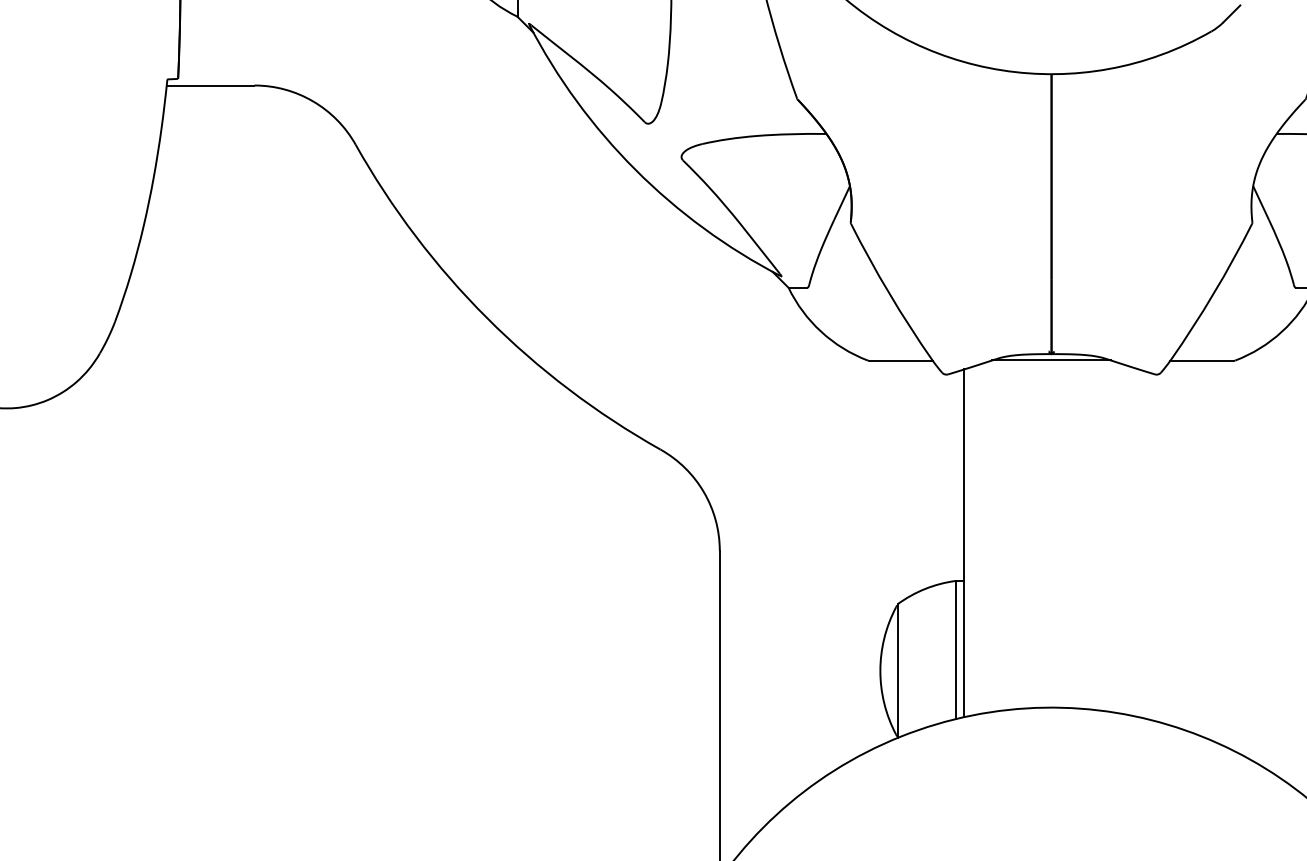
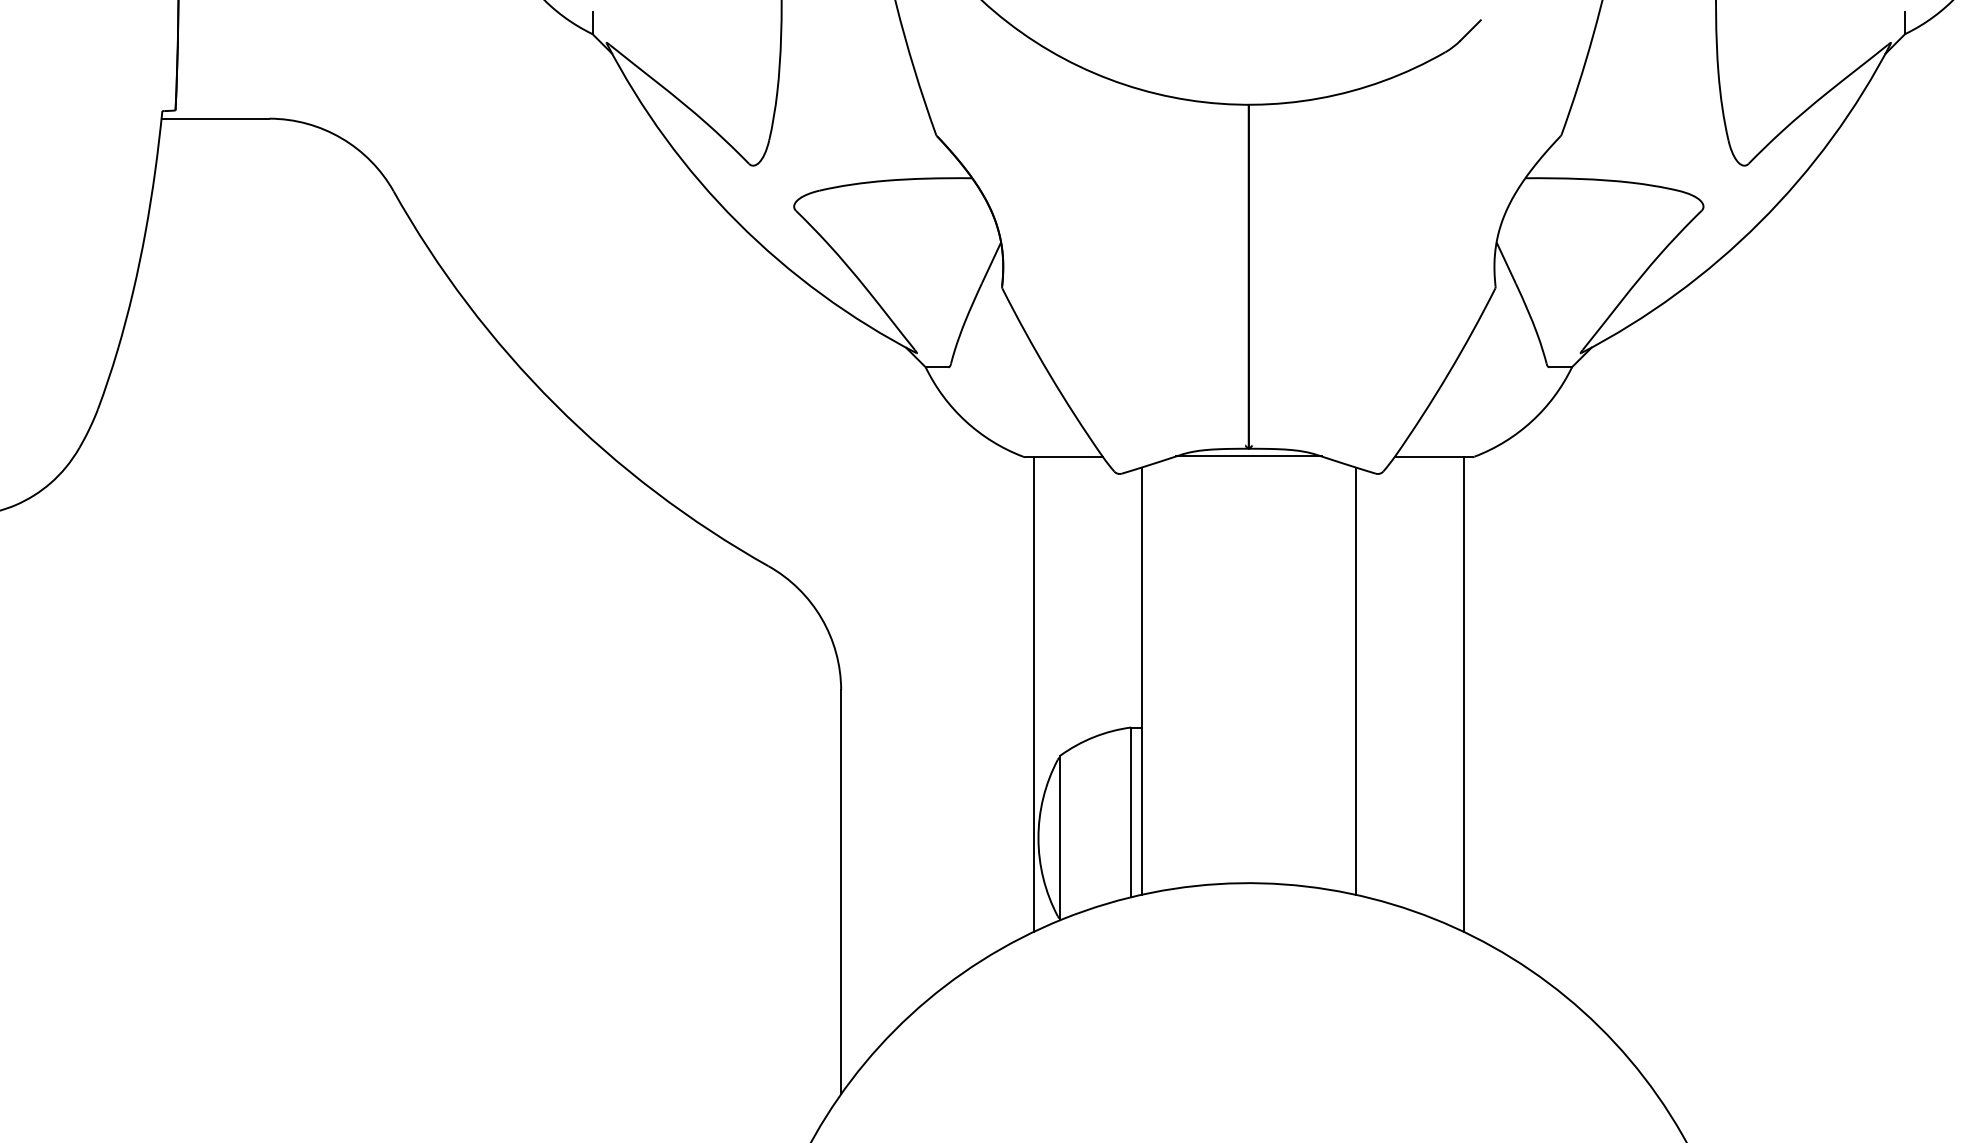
line: (1138, 542) -> (1355, 680), added
line: (876, 554) -> (1033, 694), added
line: (1226, 554) -> (1463, 694), added

